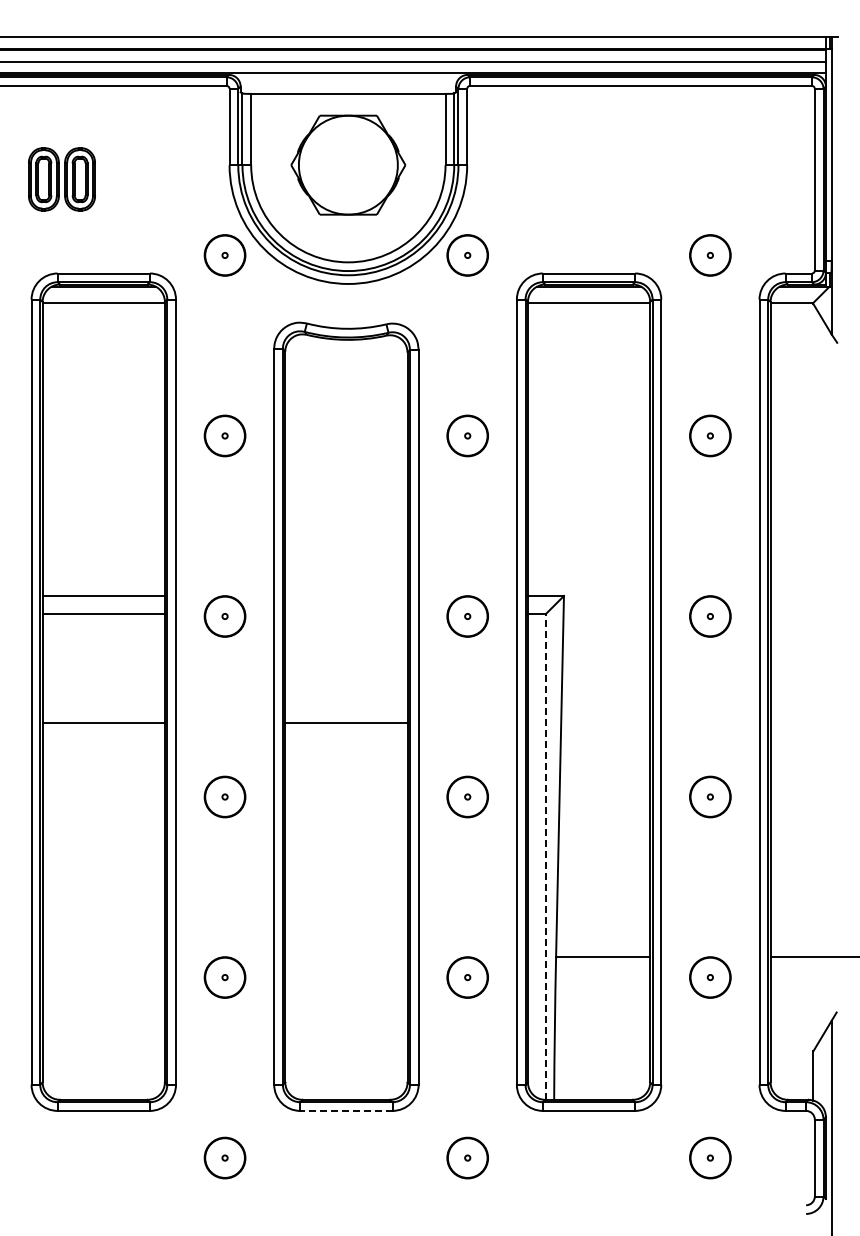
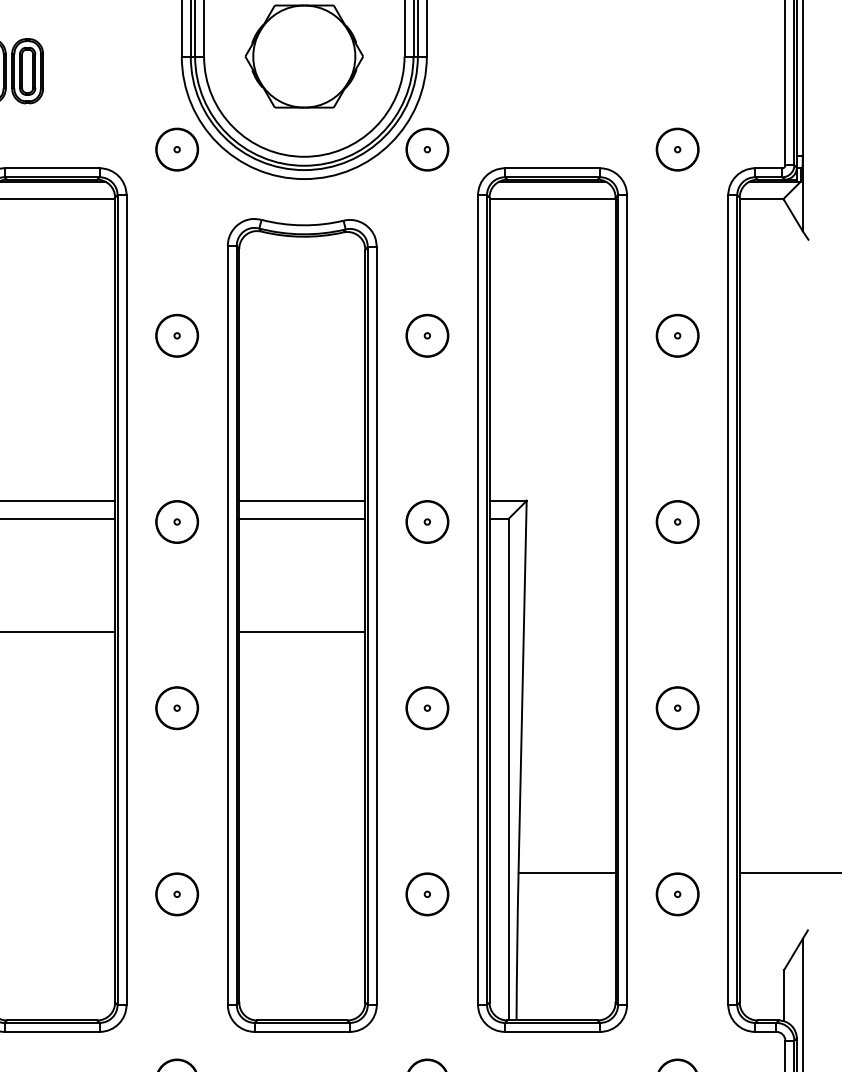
line: (346, 595) -> (302, 500), added
line: (346, 613) -> (302, 518), added
line: (546, 856) -> (508, 769), dashed -> solid
line: (345, 1110) -> (301, 1031), dashed -> solid

